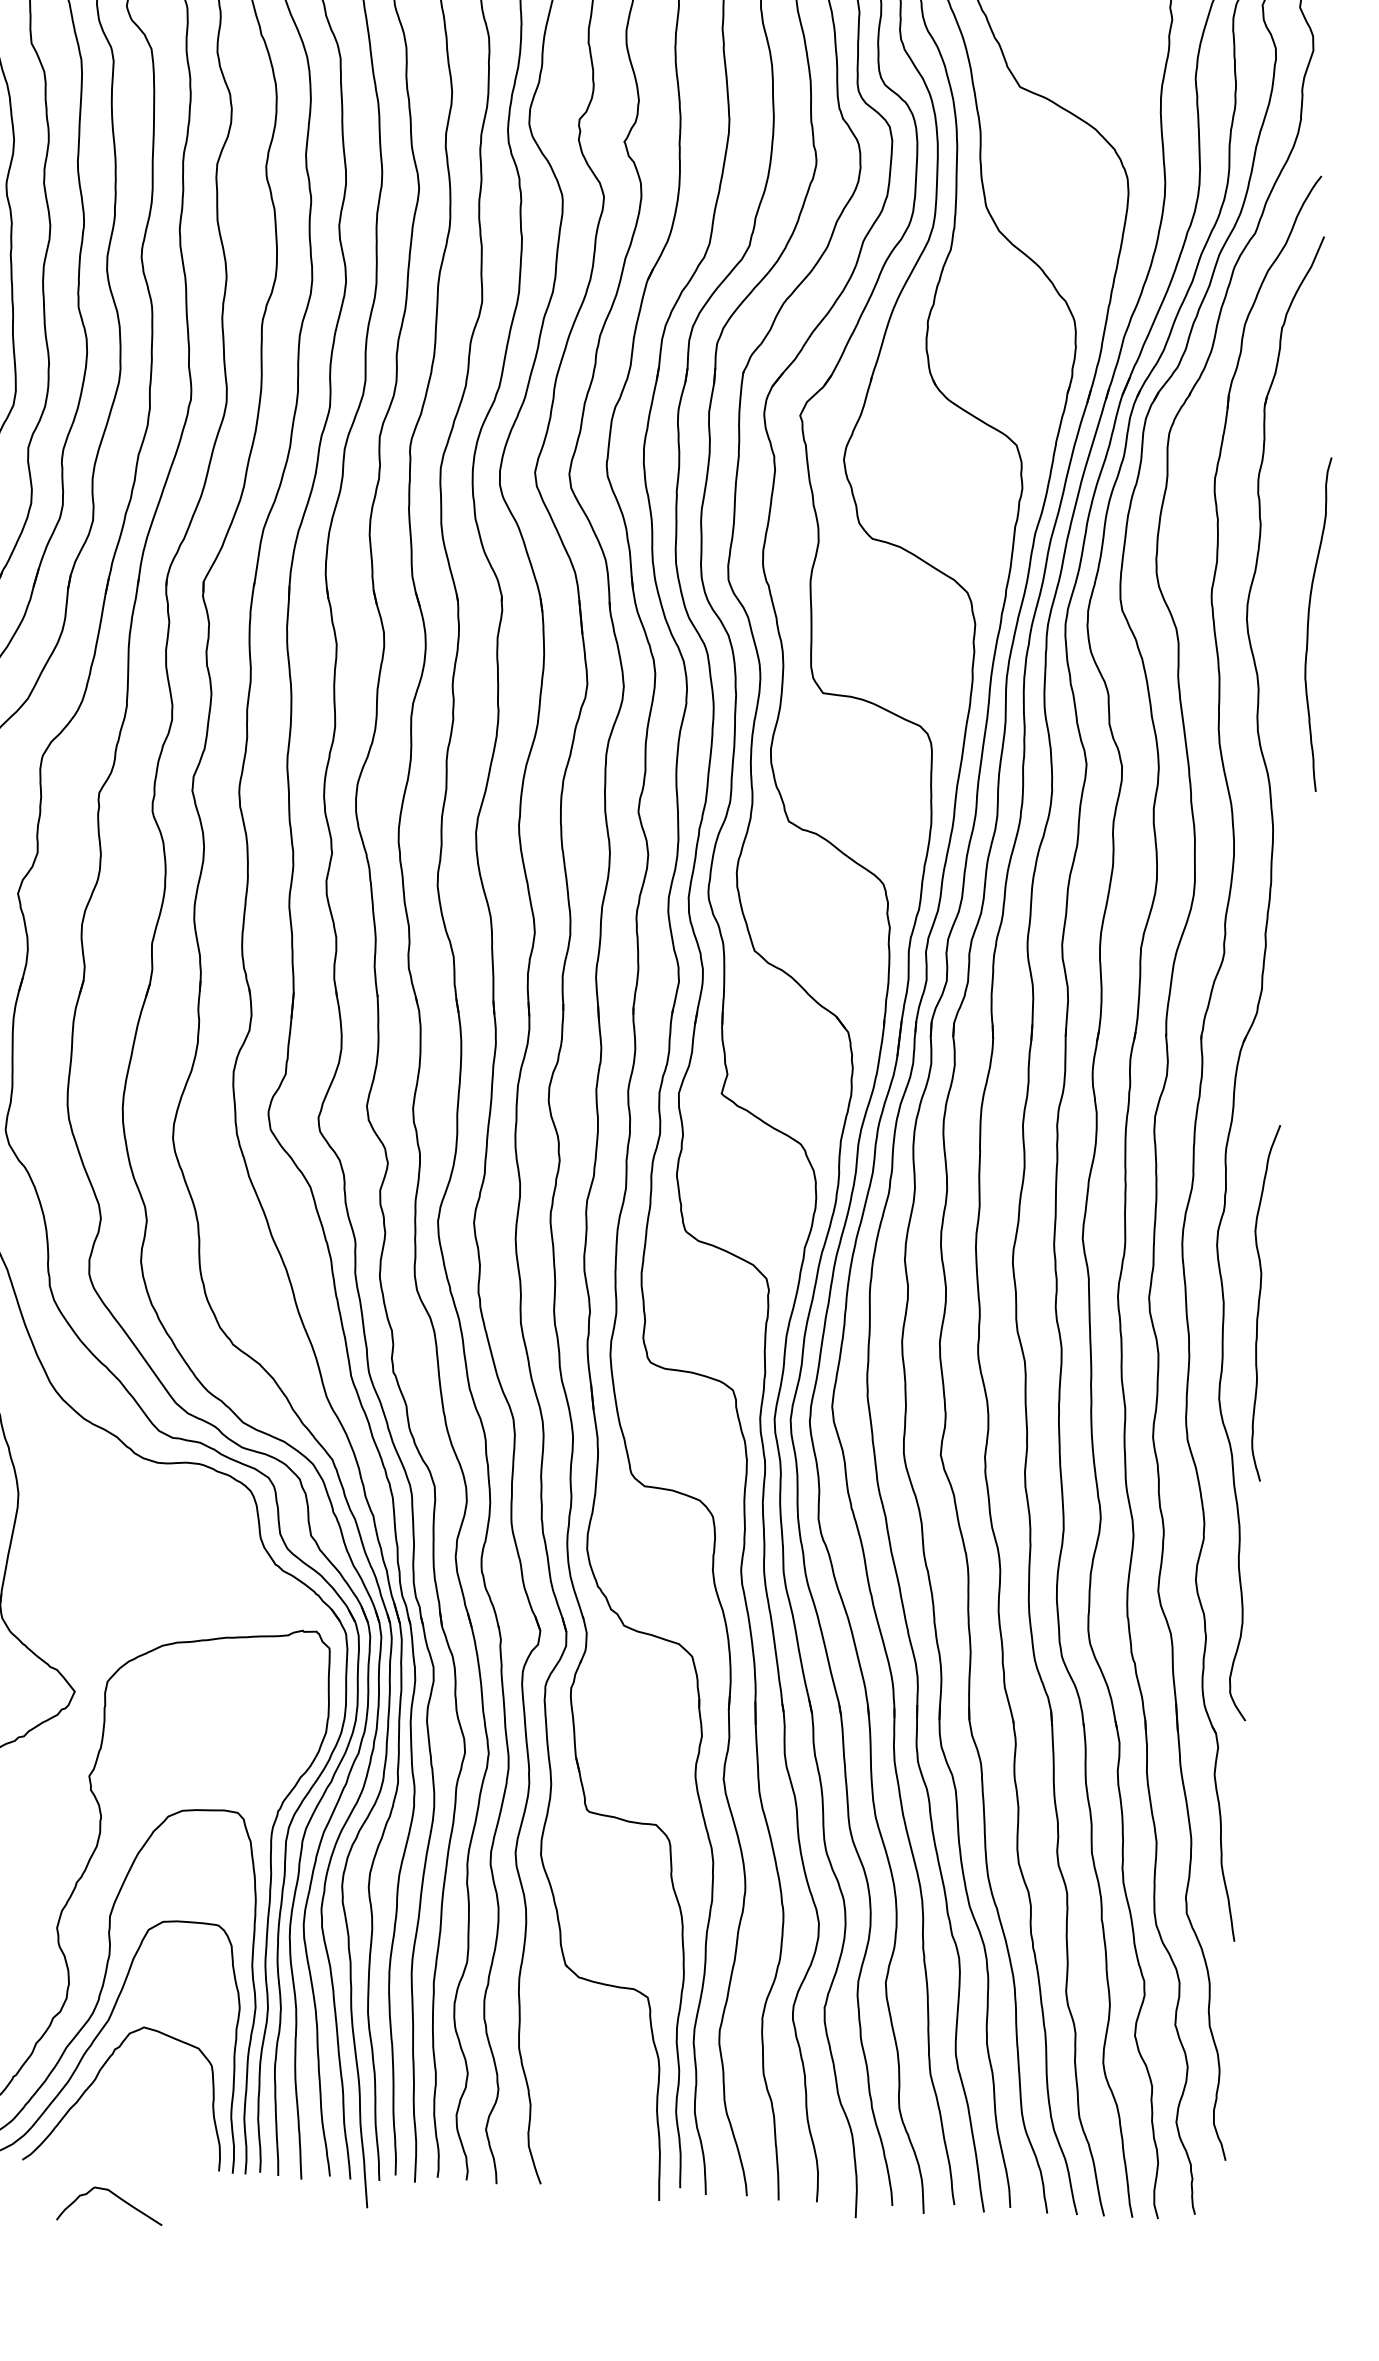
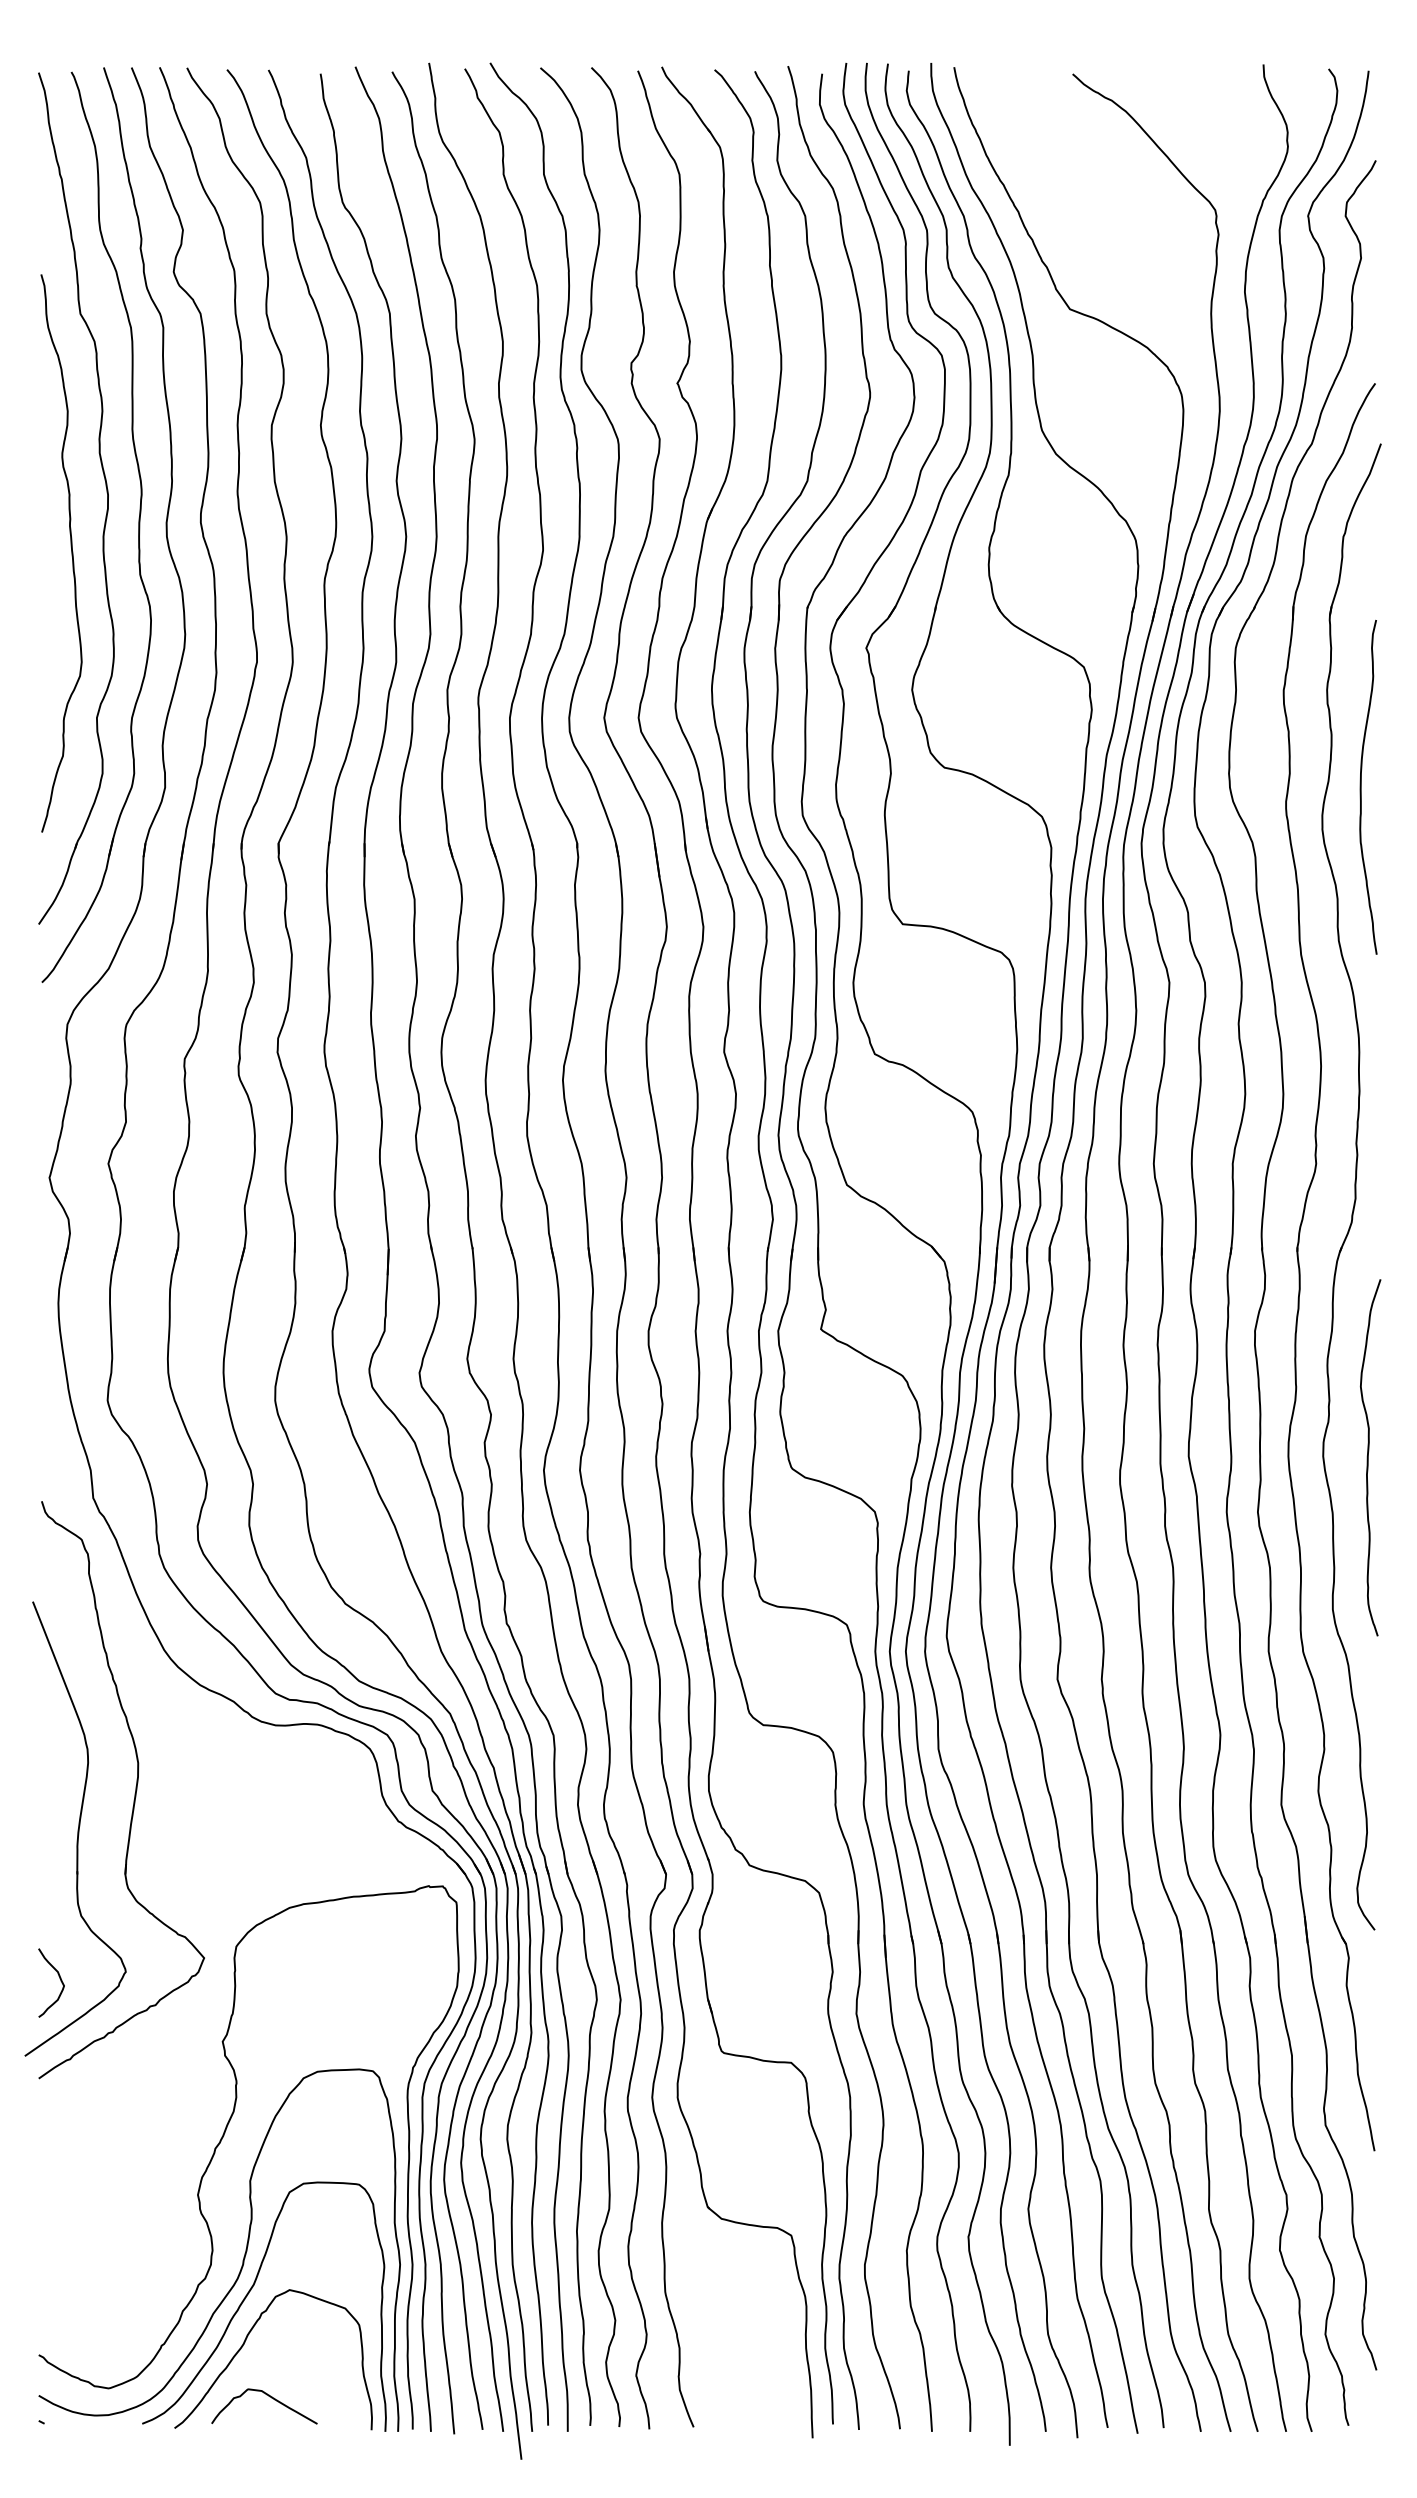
curve: (1308, 624) -> (1361, 787), moved
curve: (1259, 1302) -> (1368, 1457), moved
curve: (117, 2197) -> (271, 2398), moved

